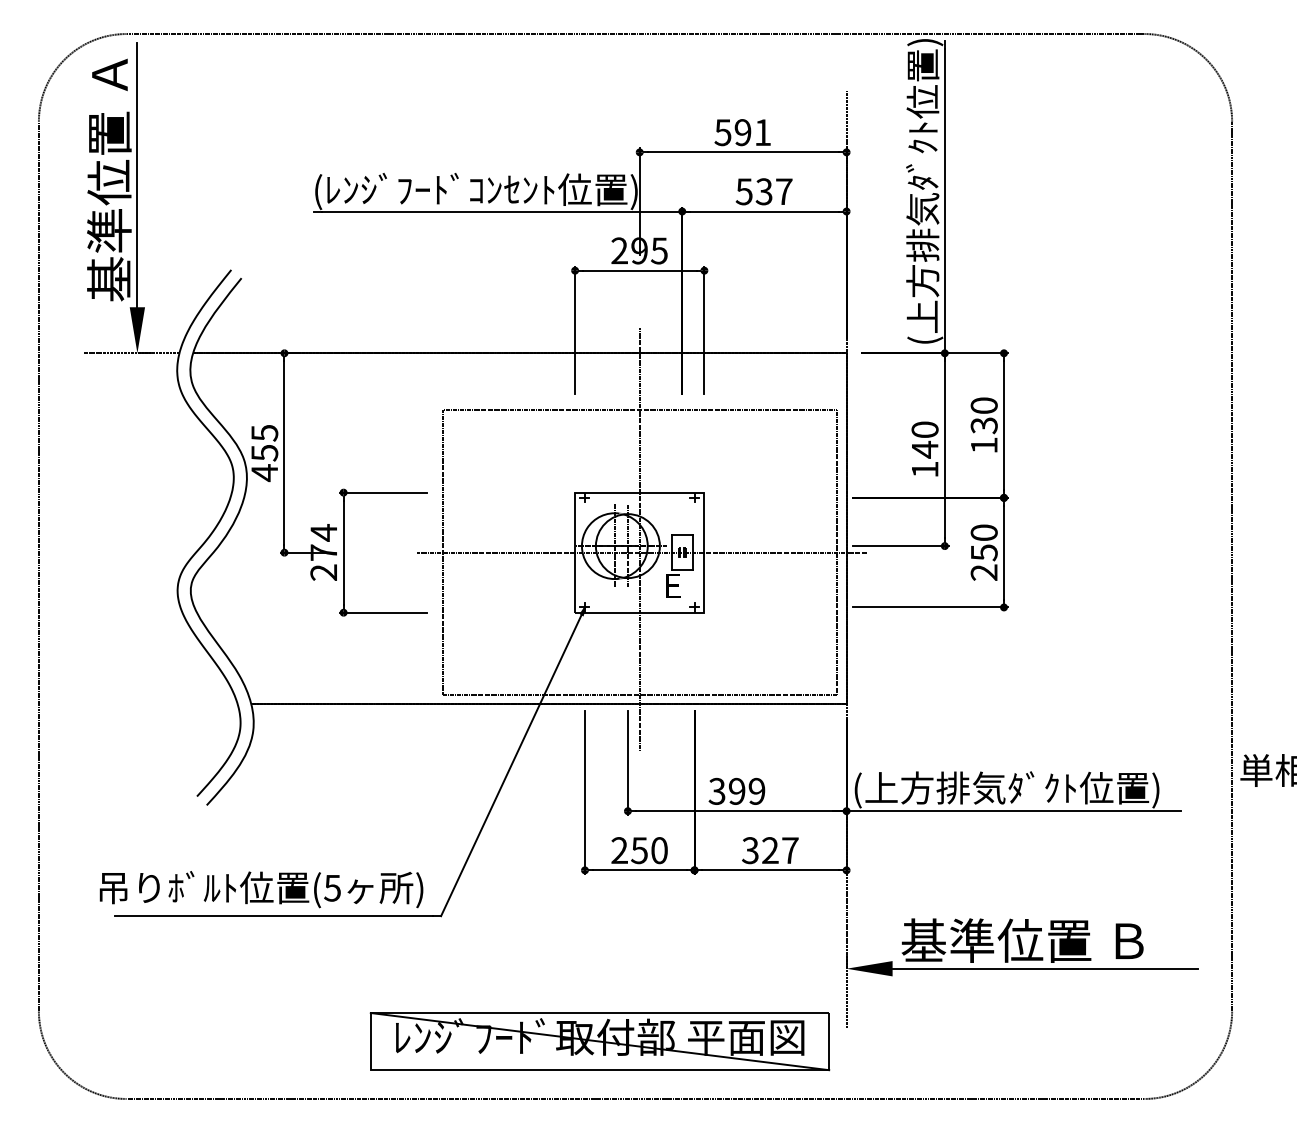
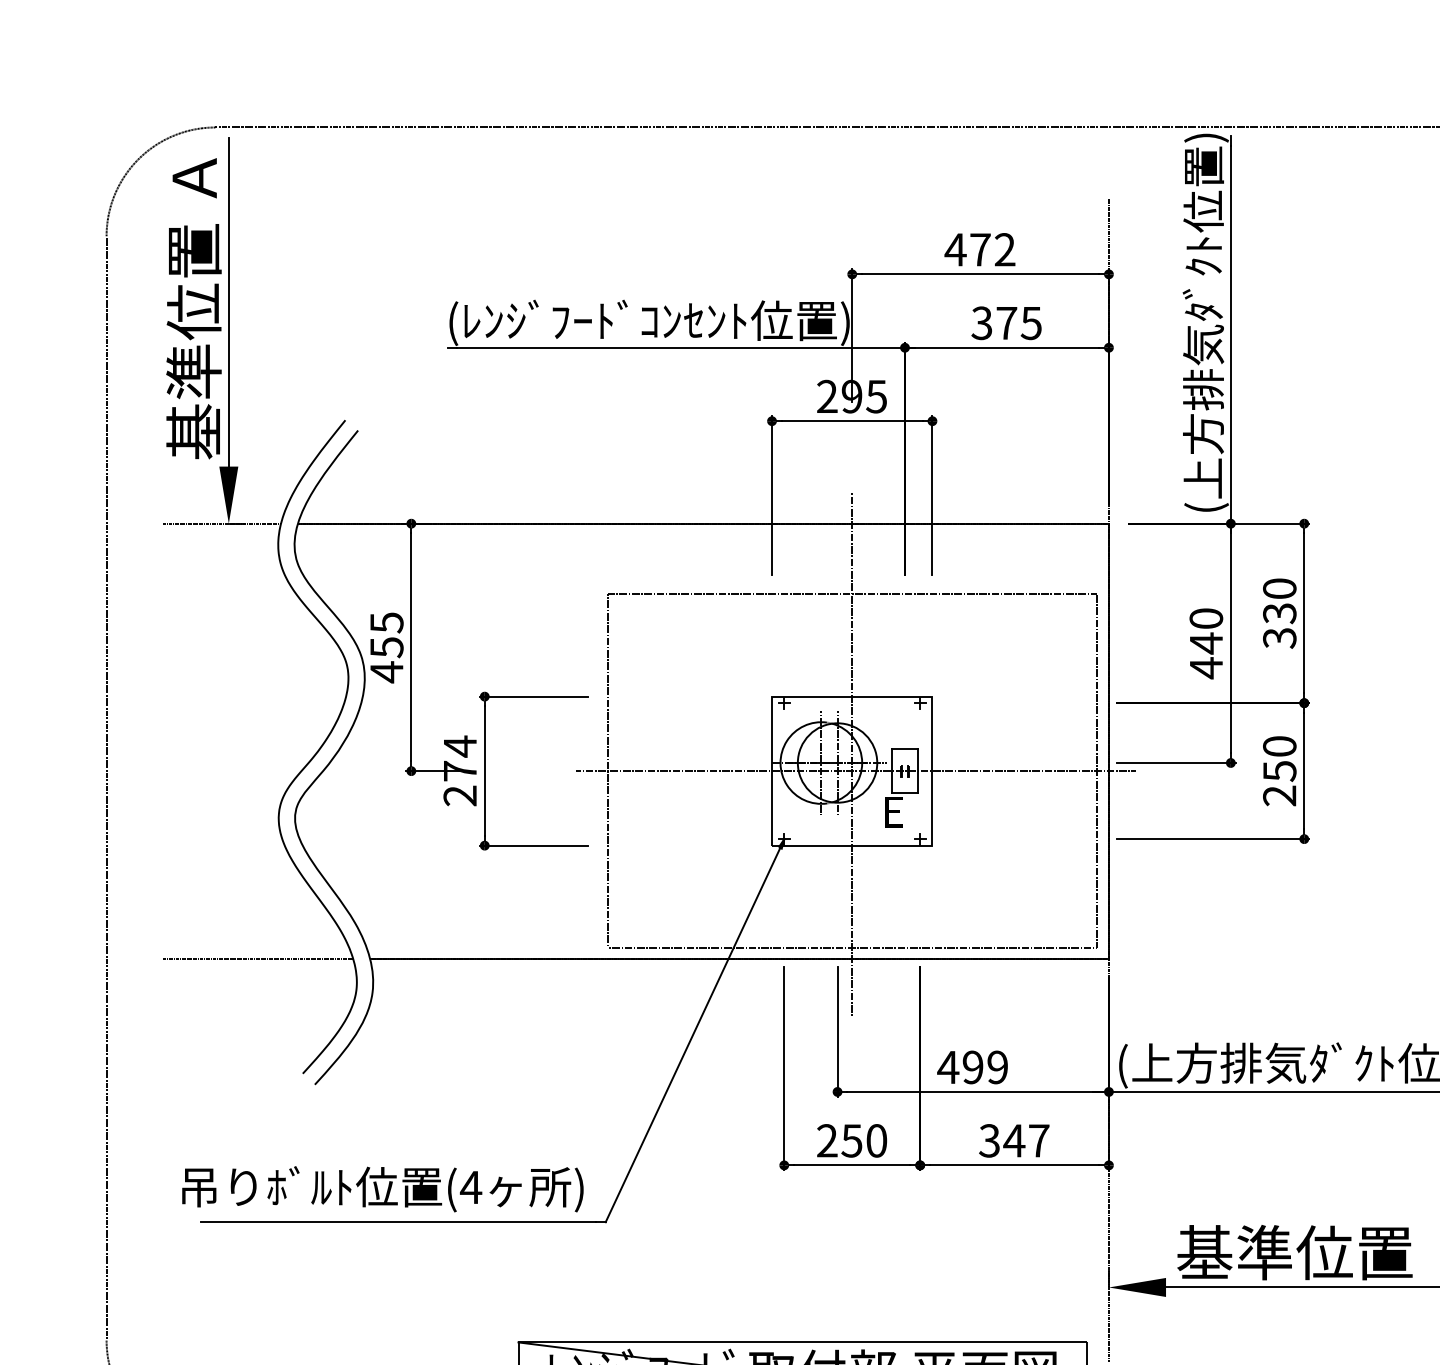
text: (742, 132) -> (979, 249), 591 -> 472
text: (764, 191) -> (1007, 322), 537 -> 375
text: (983, 445) -> (1278, 638), 130 -> 330
text: (925, 469) -> (1206, 667), 140 -> 440
line: (160, 703) -> (257, 958), added
text: (717, 790) -> (948, 1066), 399 -> 499
text: (770, 850) -> (1014, 1140), 327 -> 347
text: (332, 888) -> (470, 1187), (5 -> (4

